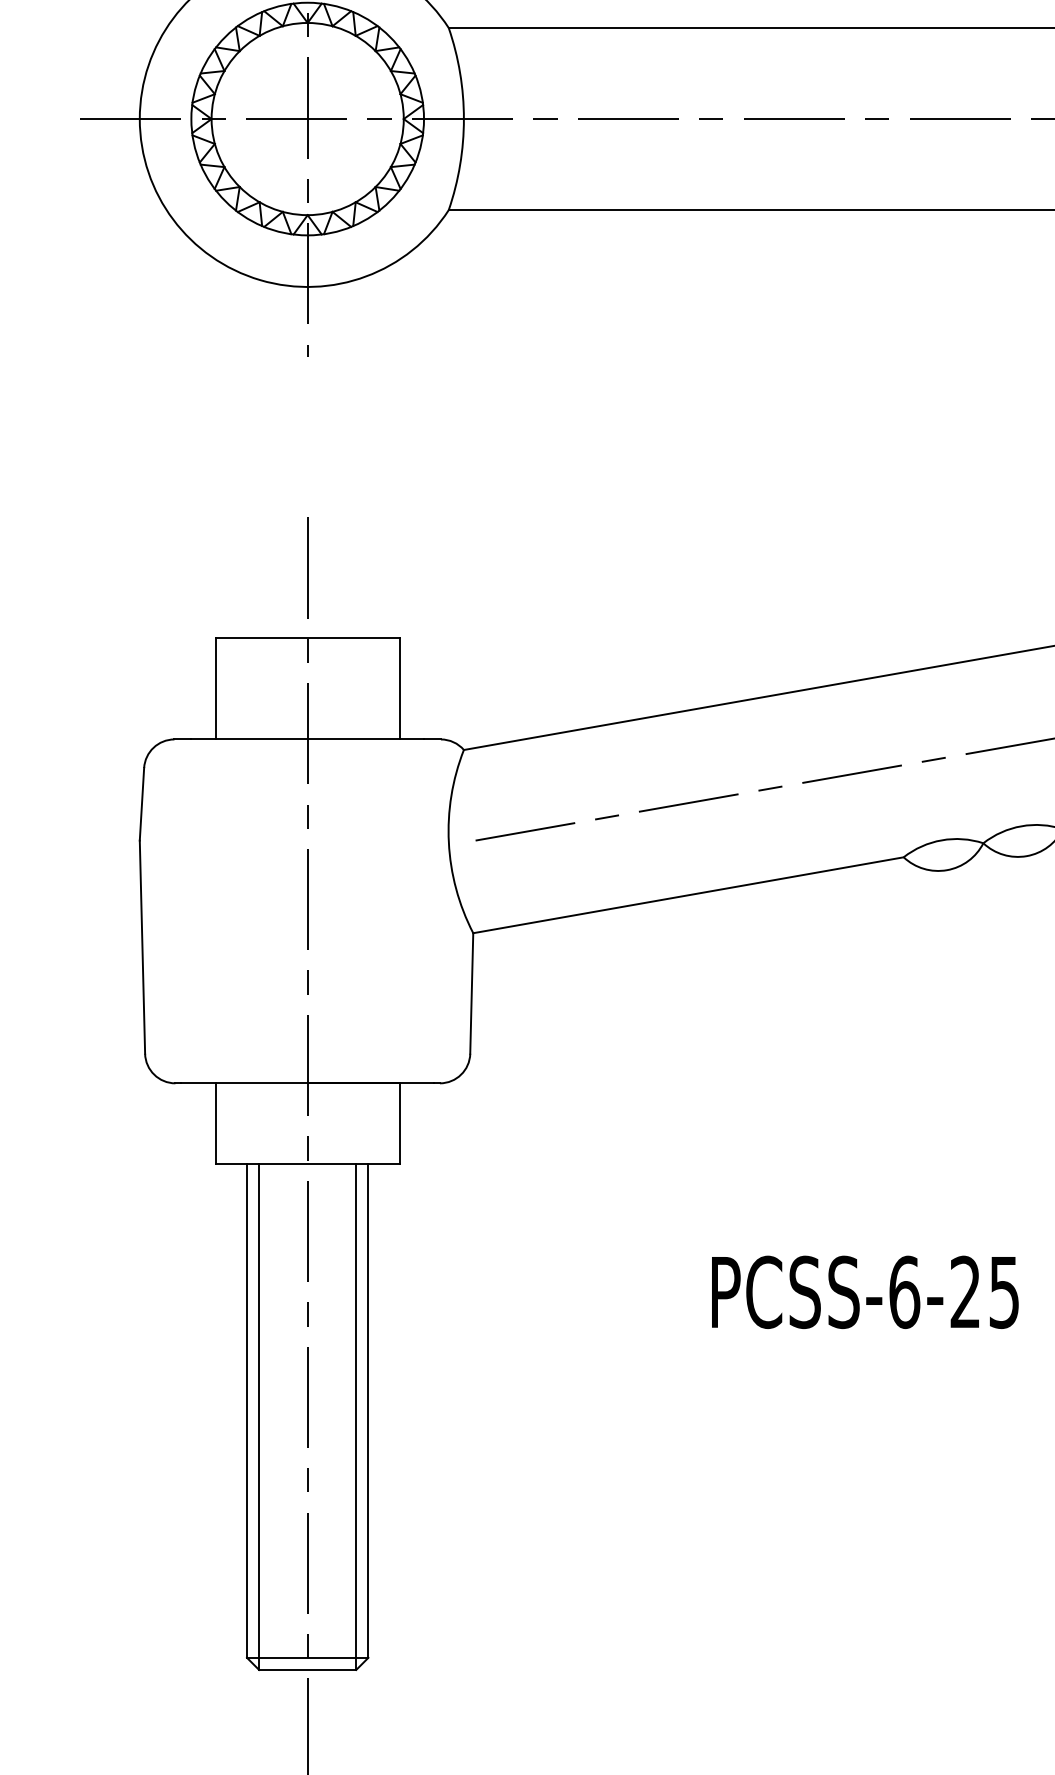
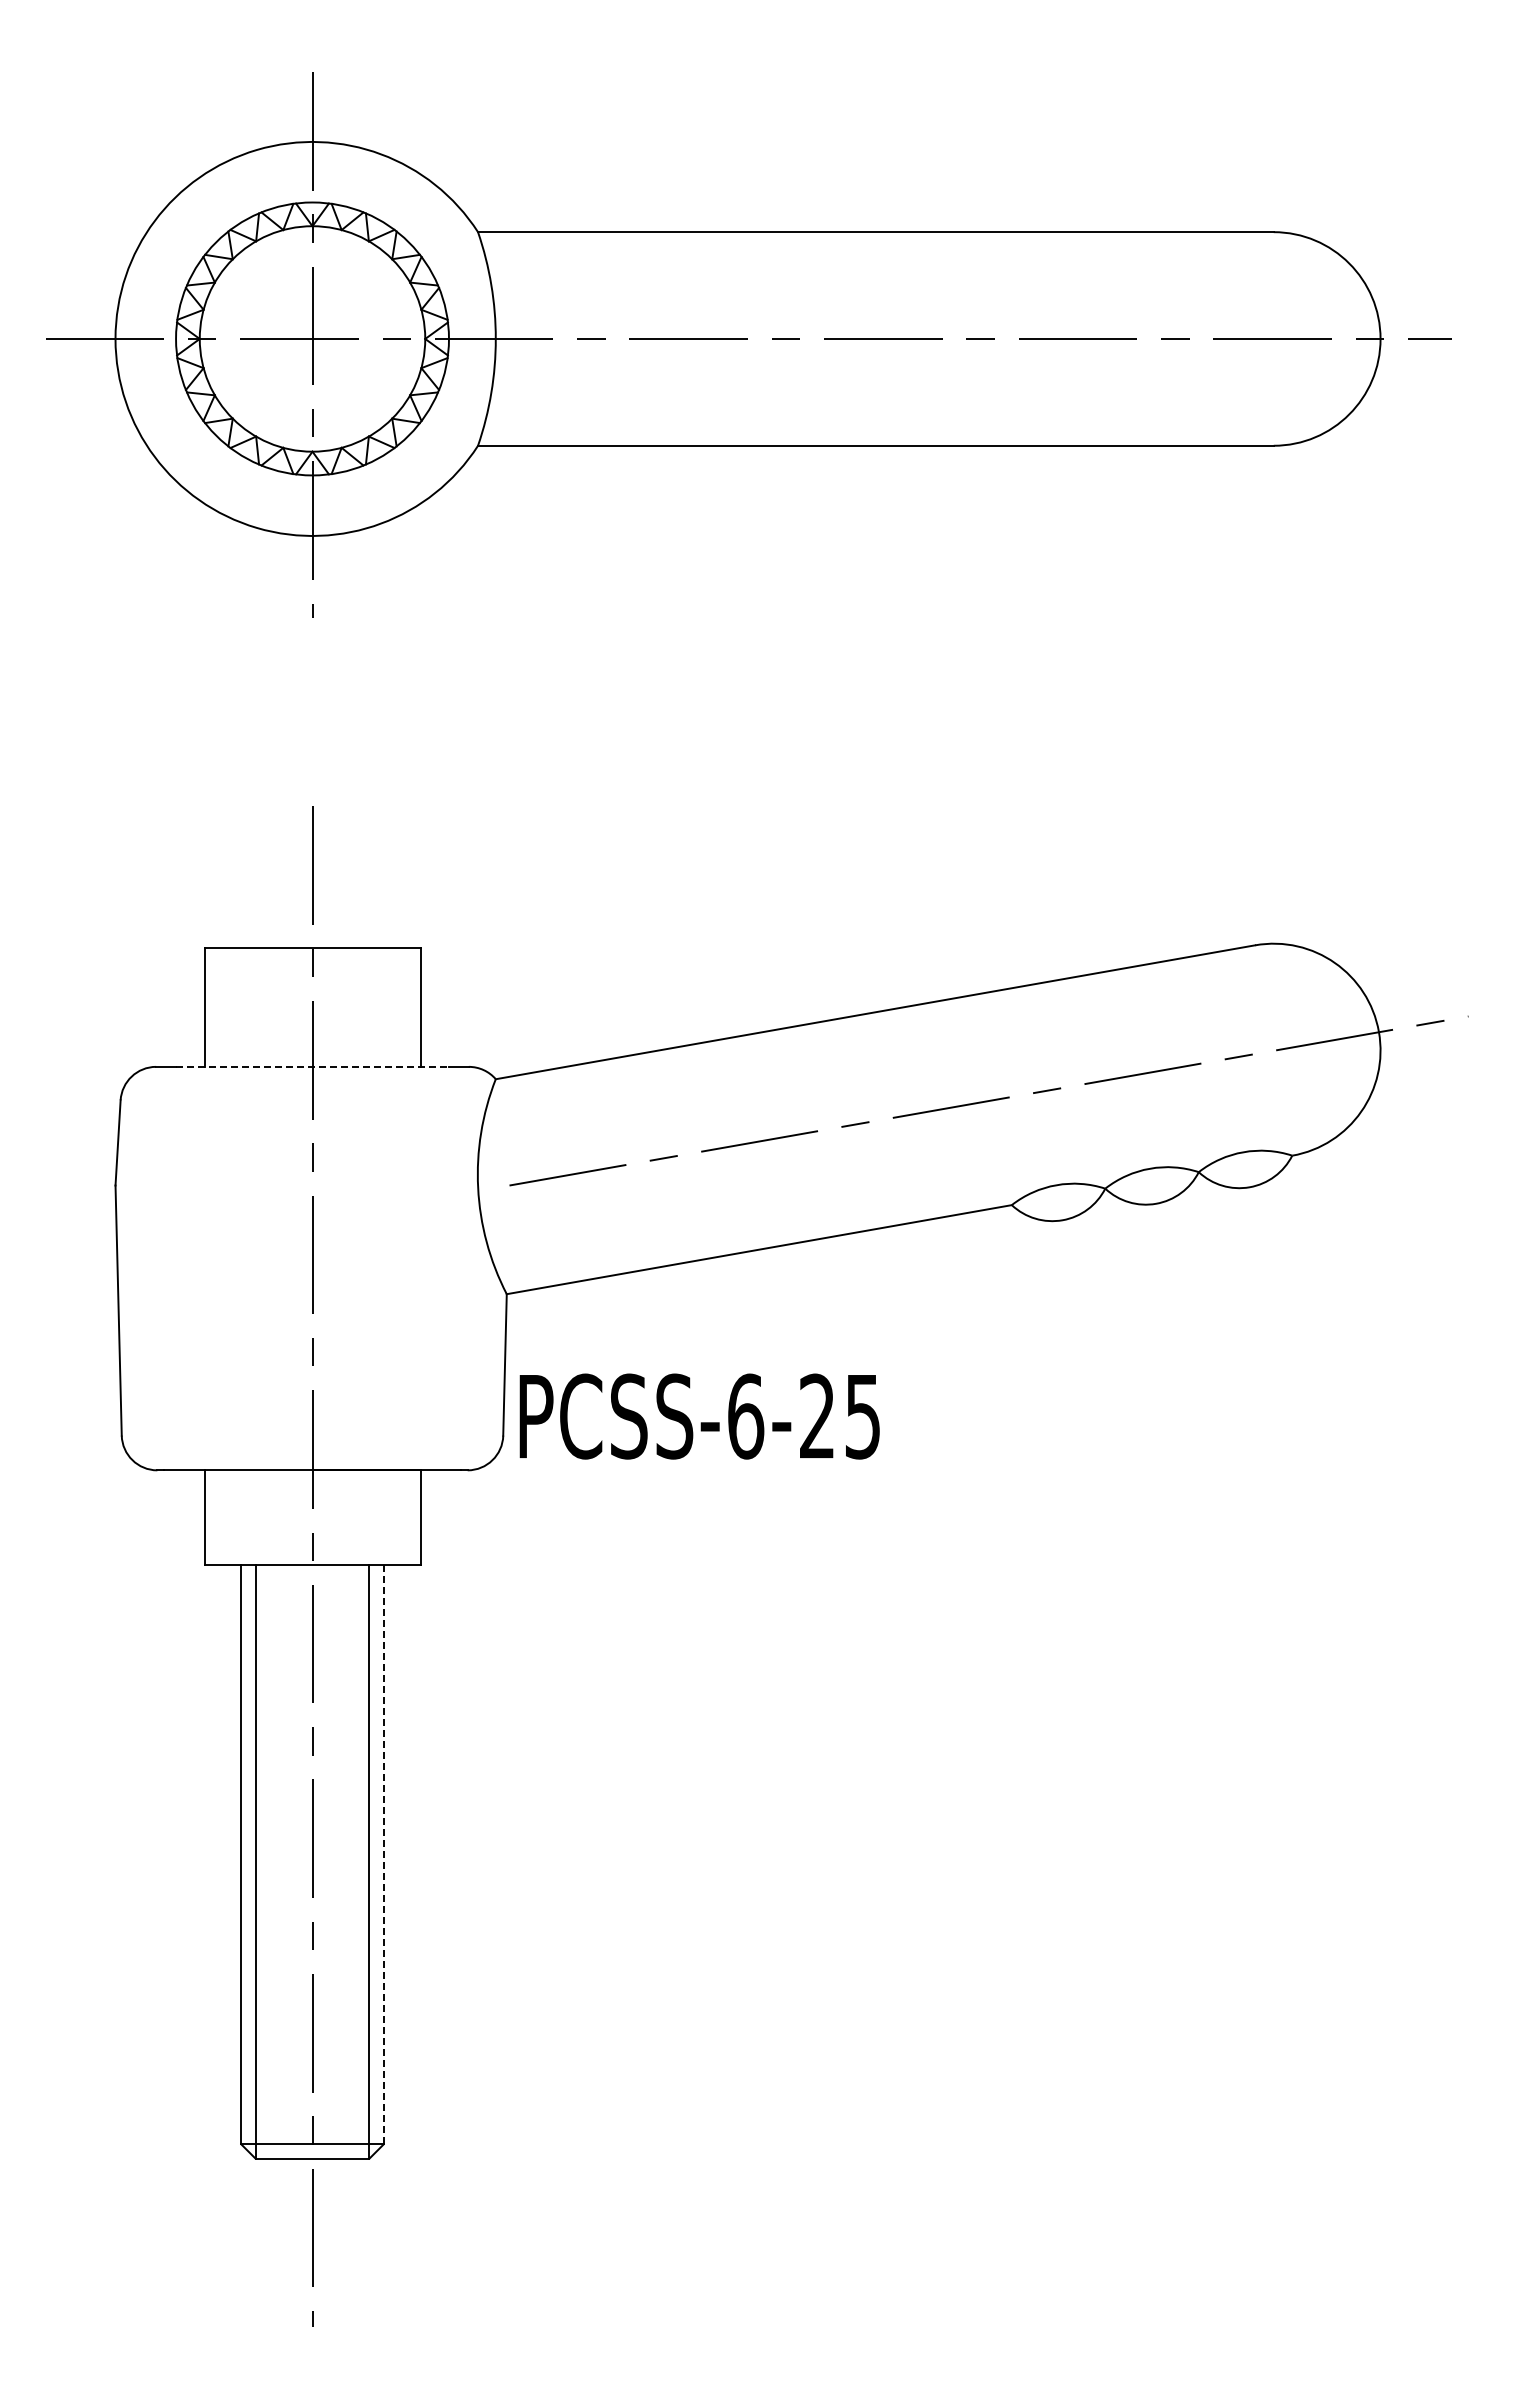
line: (308, 739) -> (313, 1066), solid -> dashed
text: (865, 1292) -> (699, 1416), moved
line: (368, 1410) -> (383, 1854), solid -> dashed

